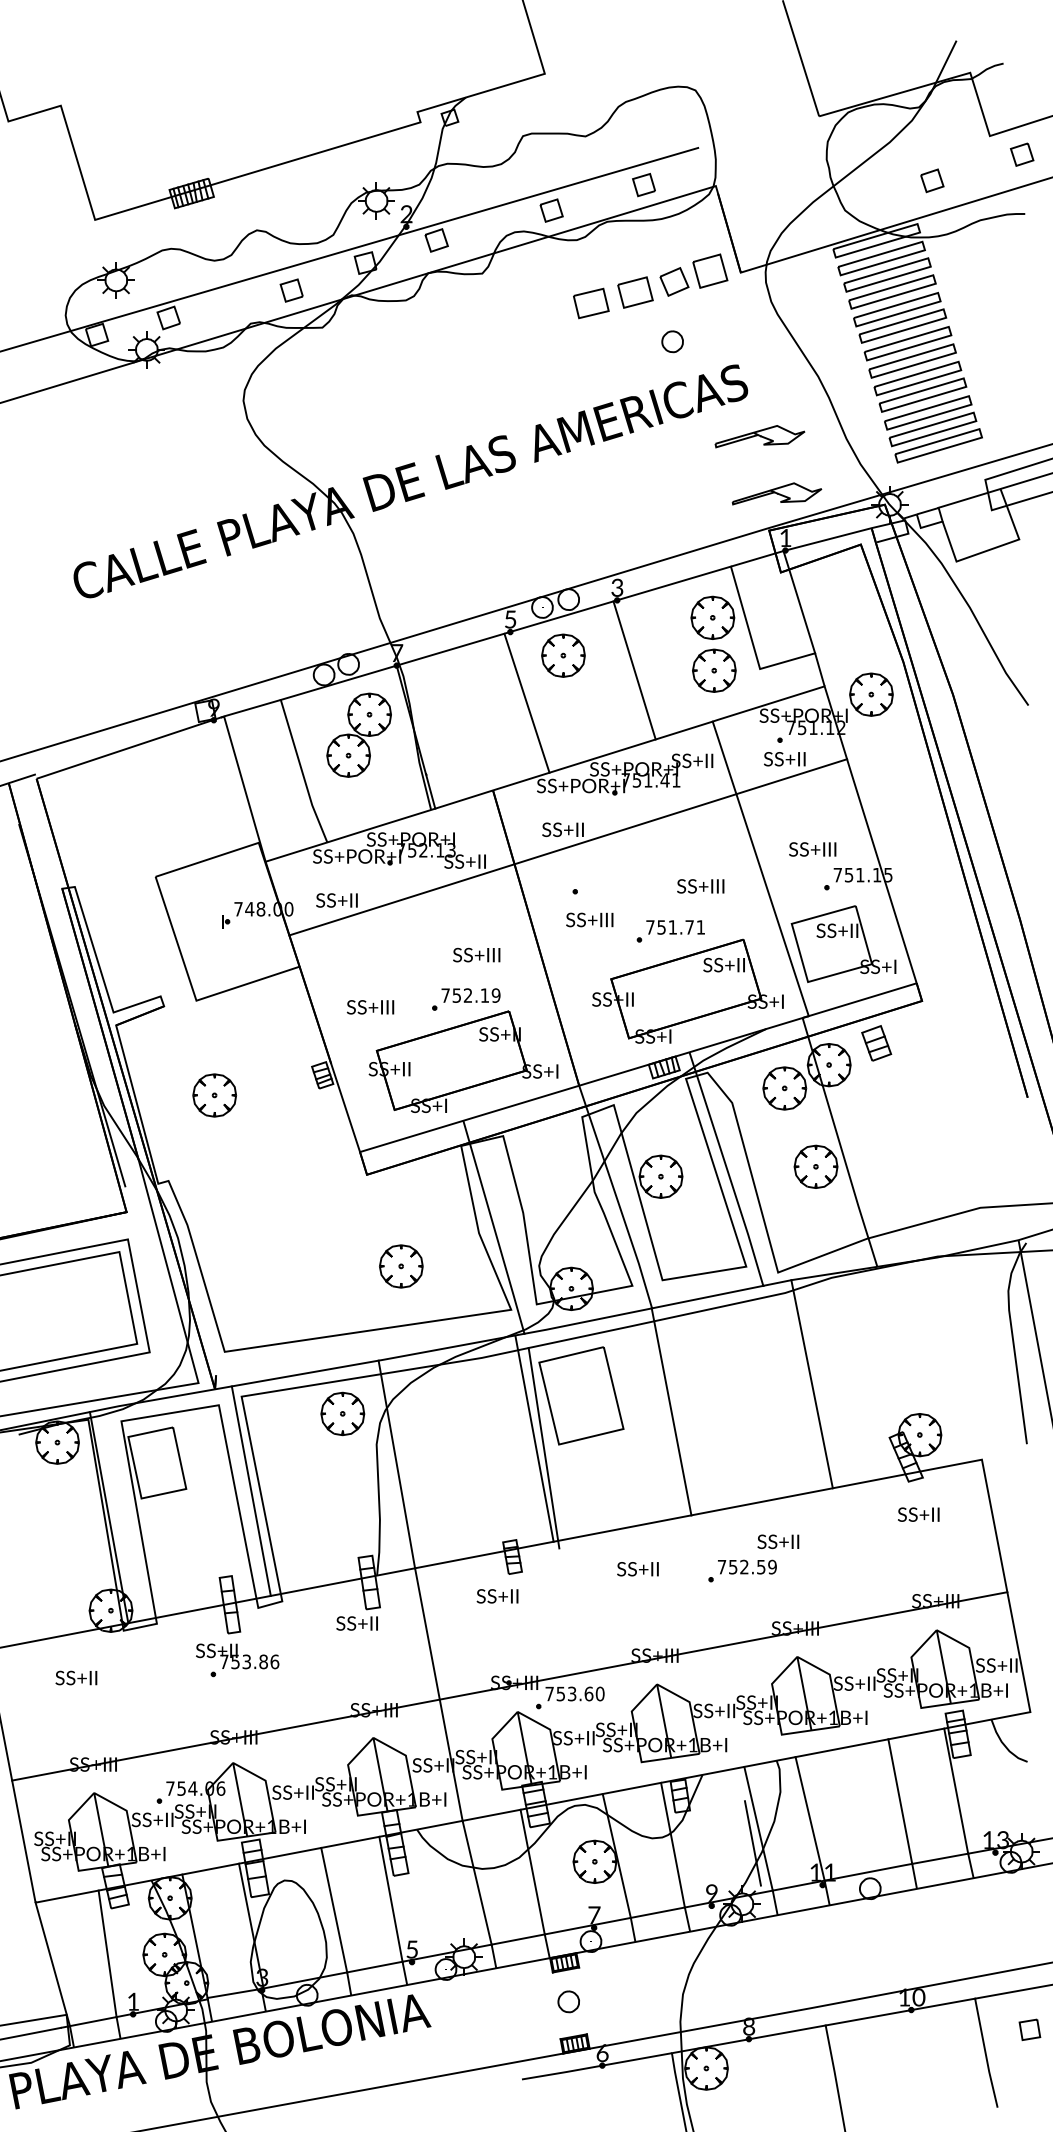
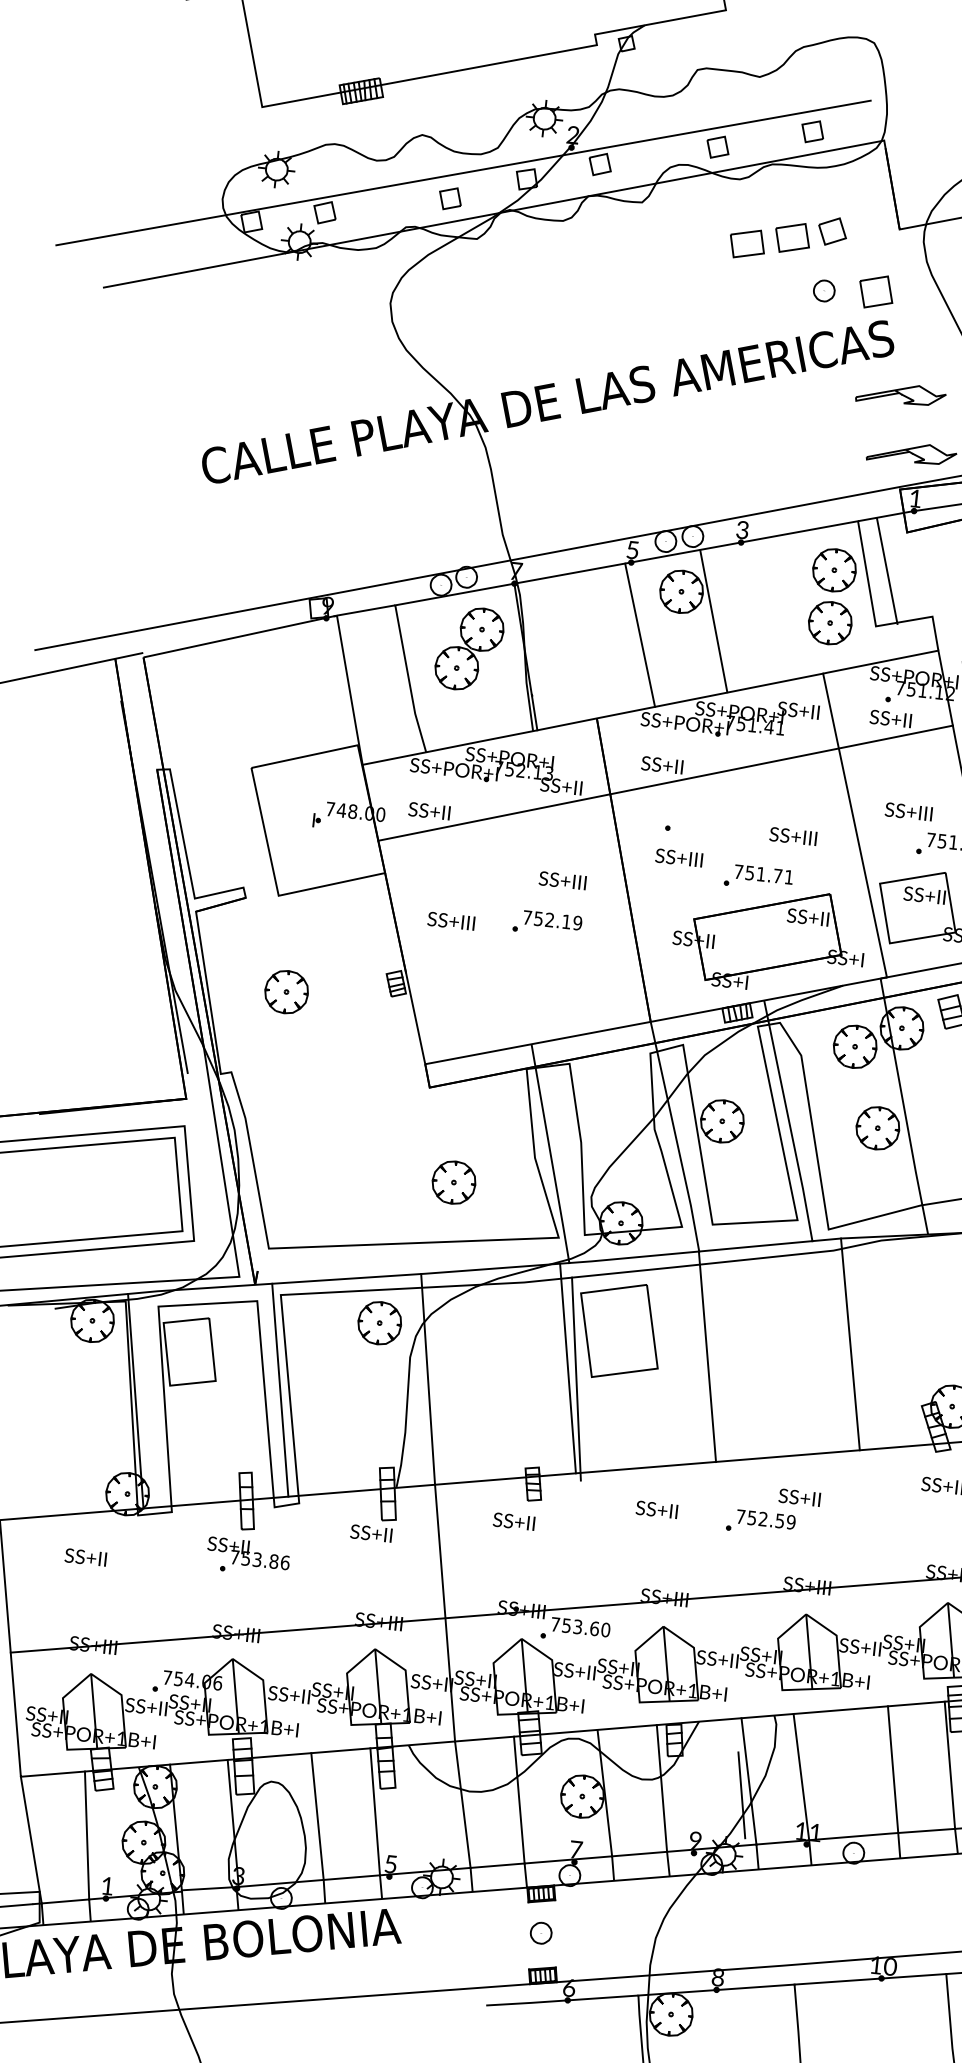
part: (710, 270) -> (876, 291), moved
line: (799, 602) -> (887, 571), moved
line: (634, 670) -> (713, 621), moved
part: (463, 1061) -> (538, 985), removed

